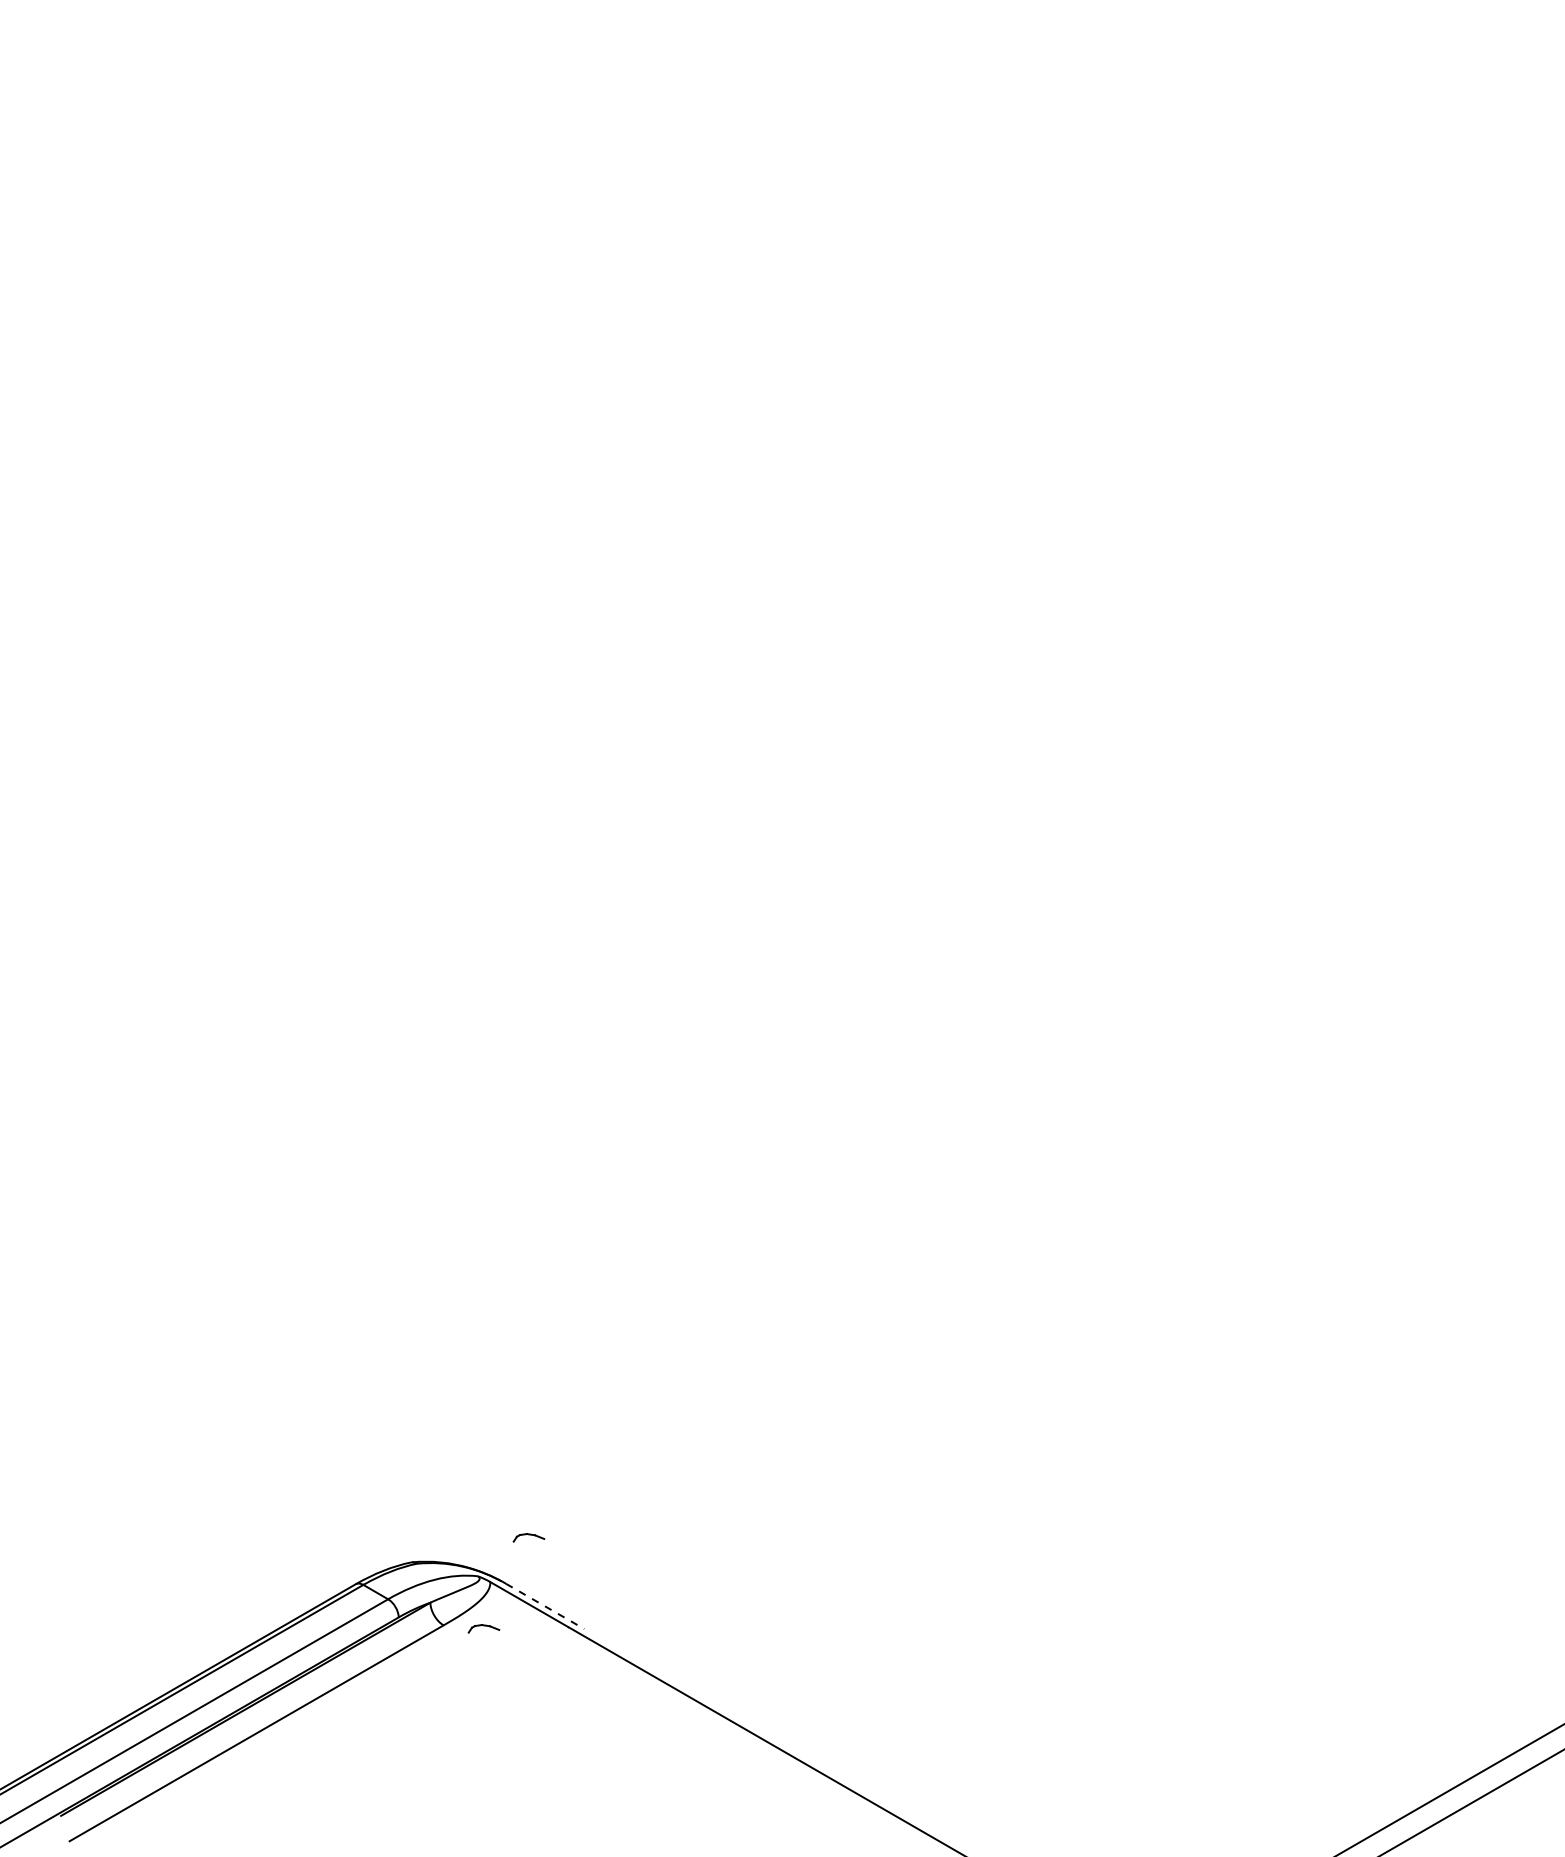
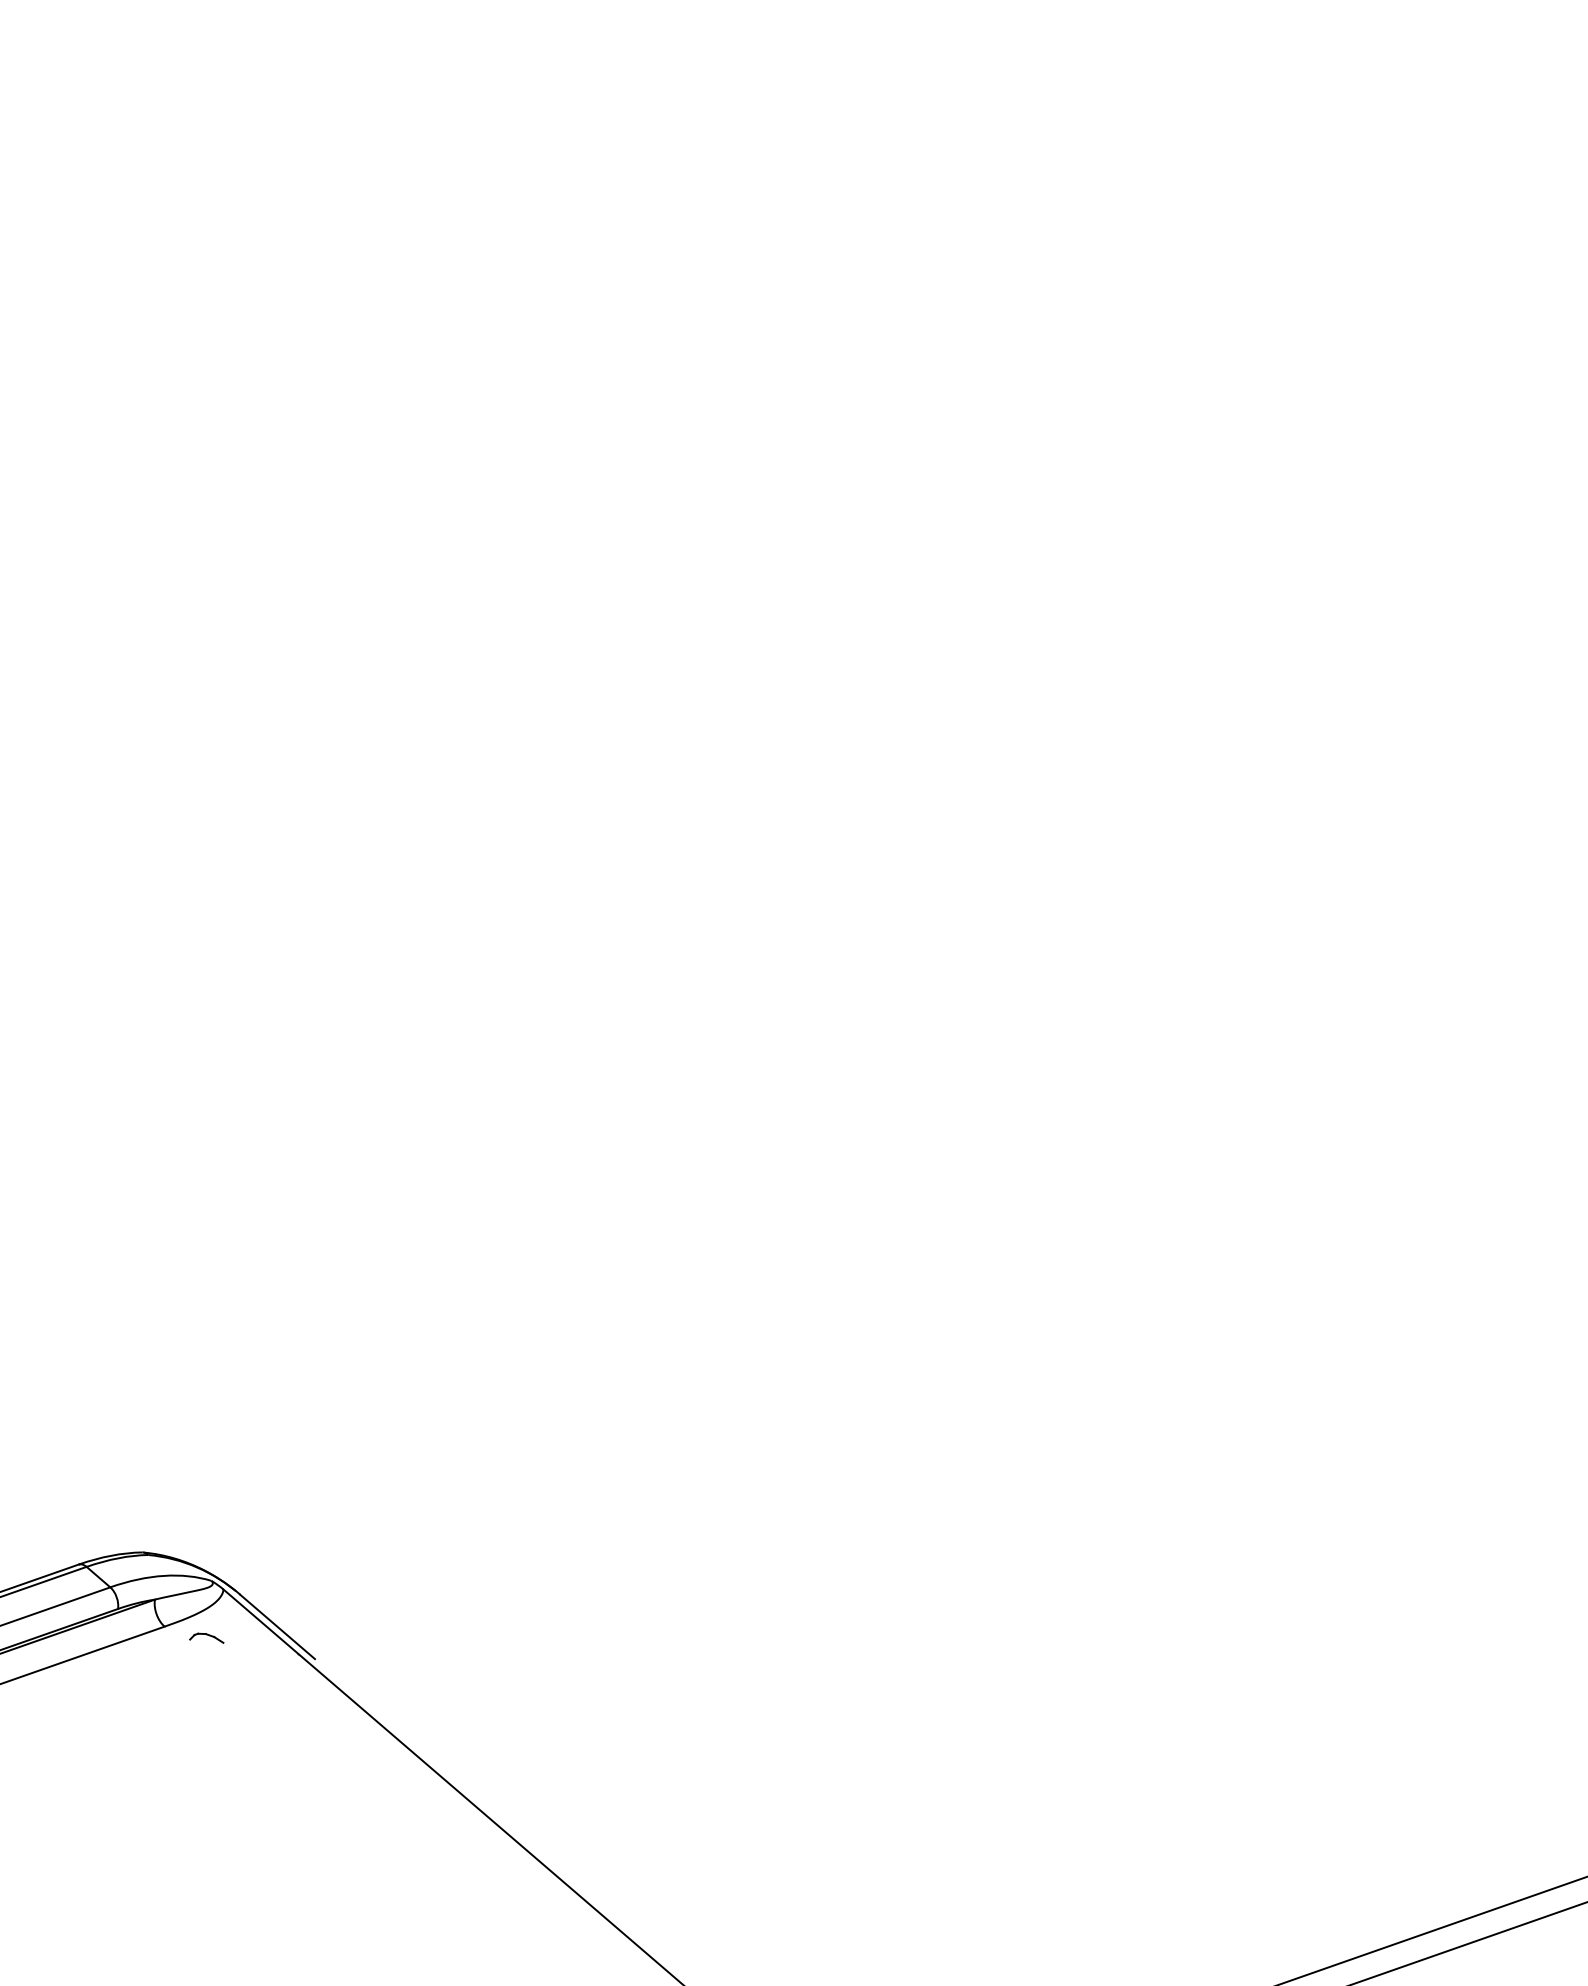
part: (528, 1537) -> (273, 1549), removed
line: (545, 1606) -> (277, 1627), dashed -> solid

